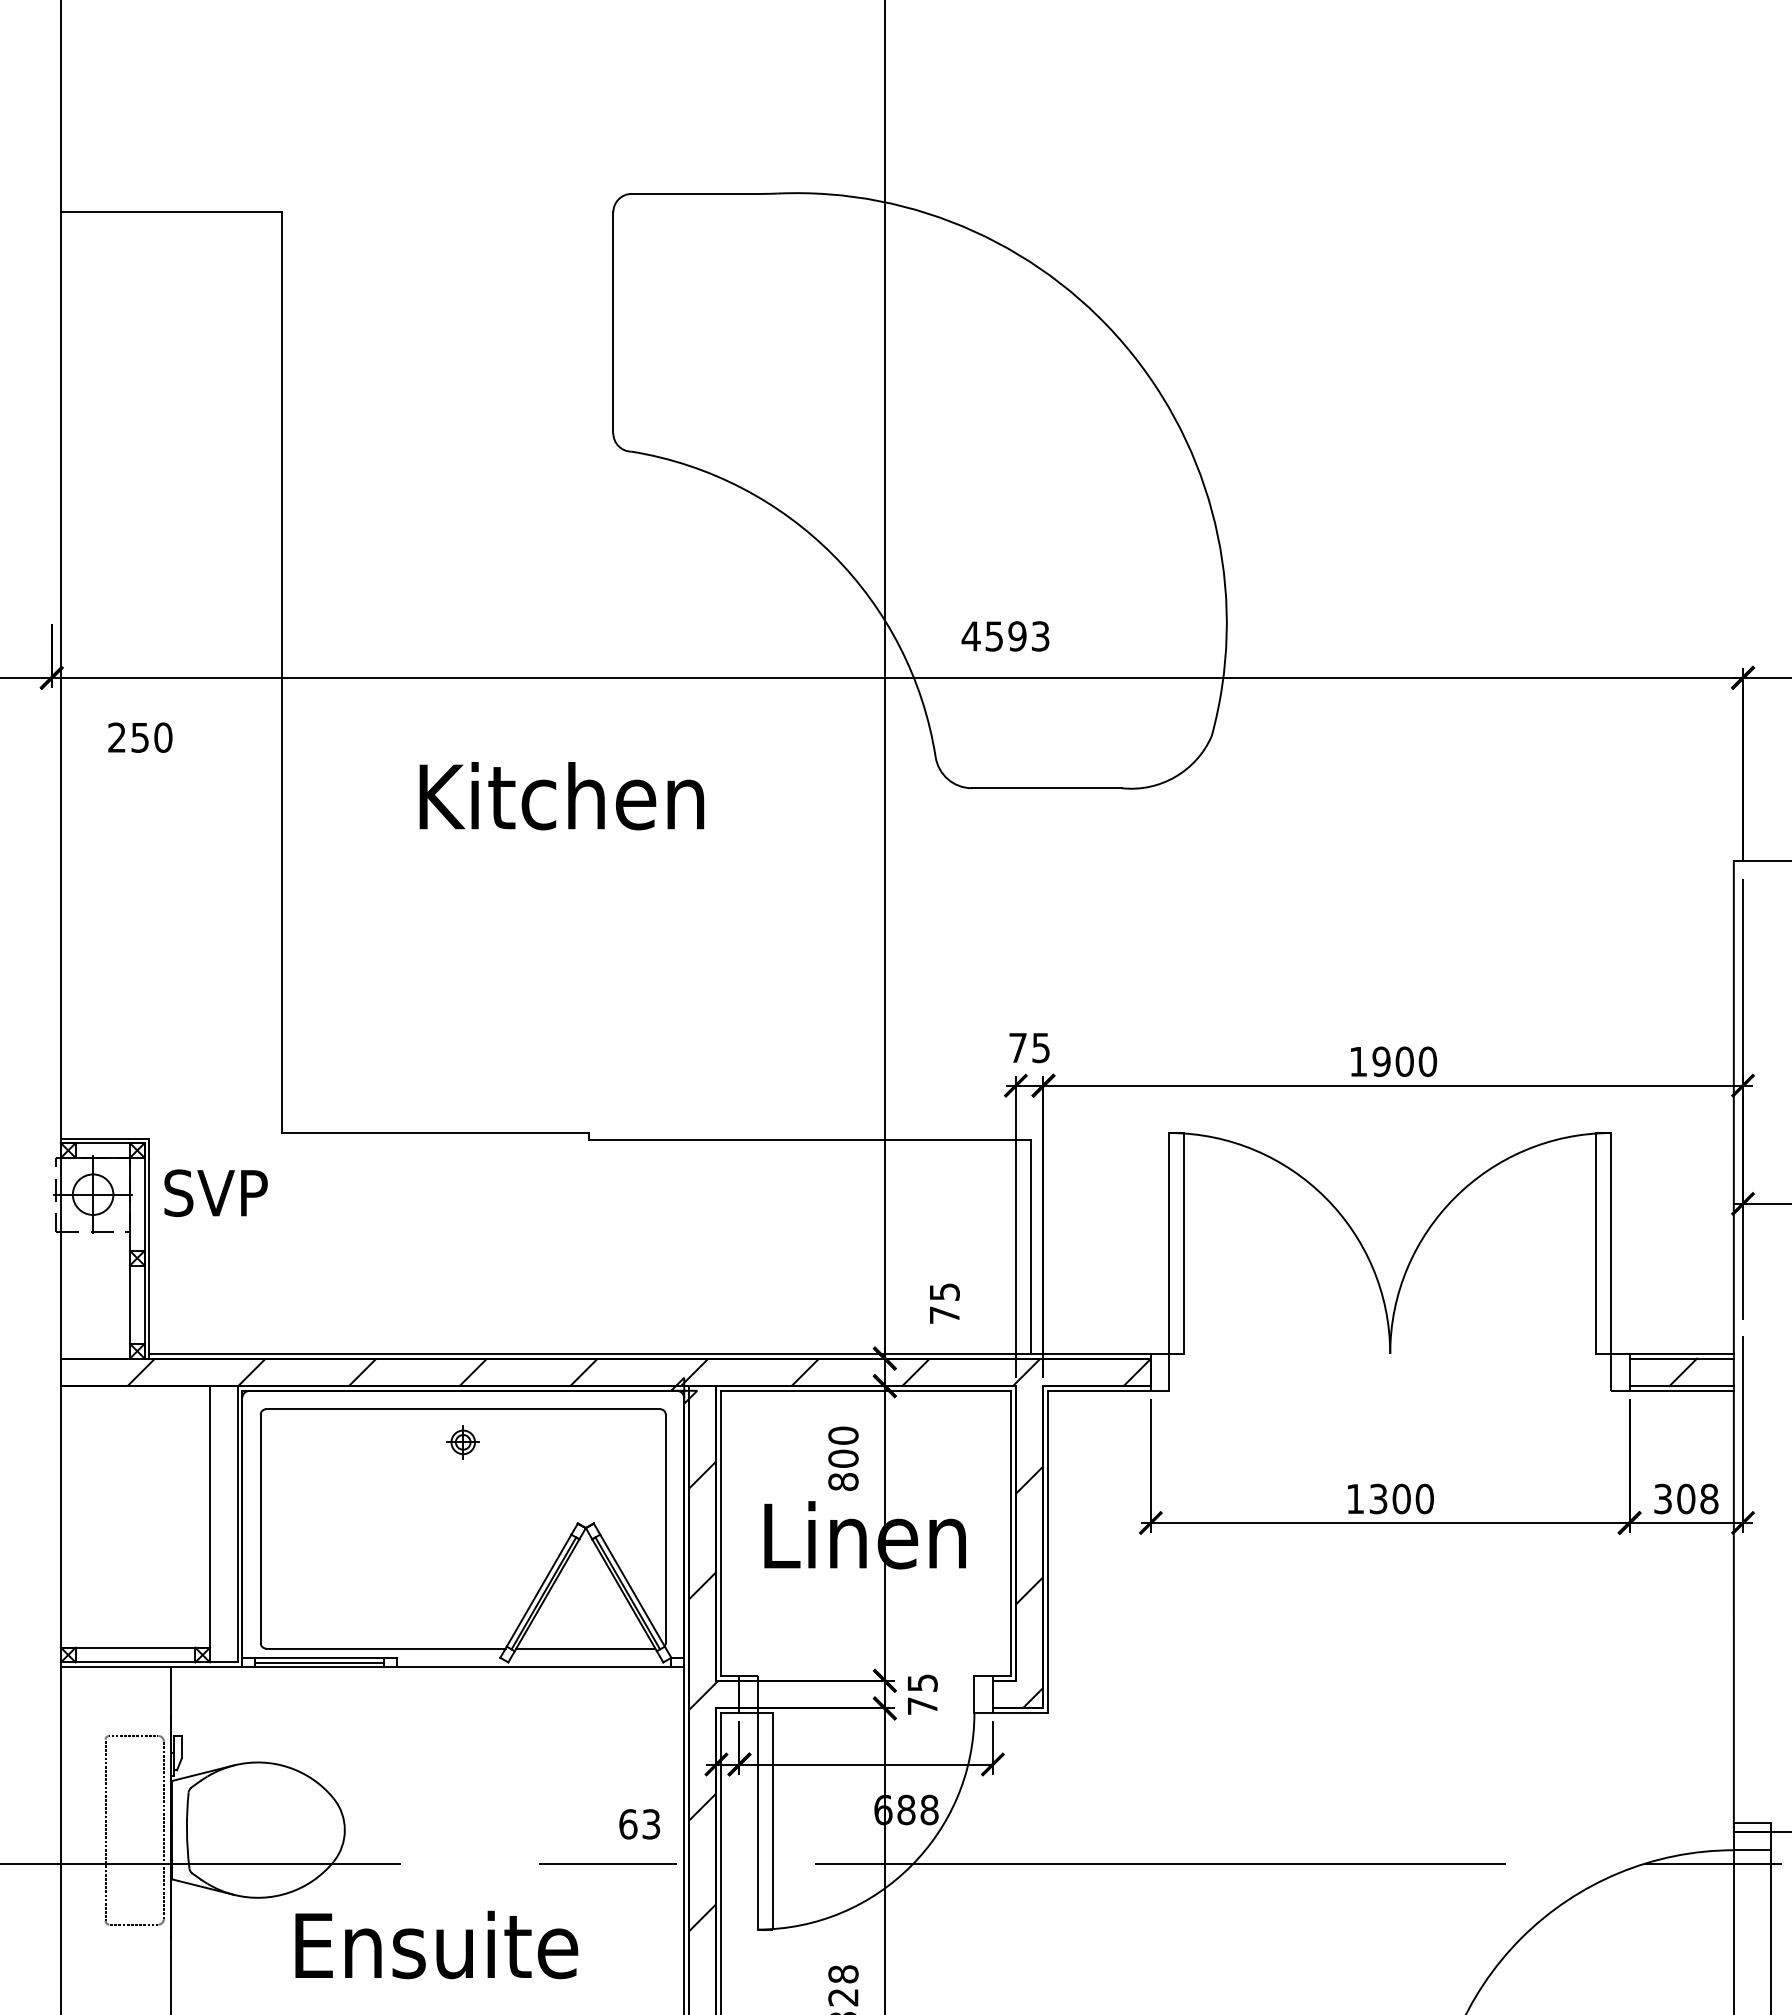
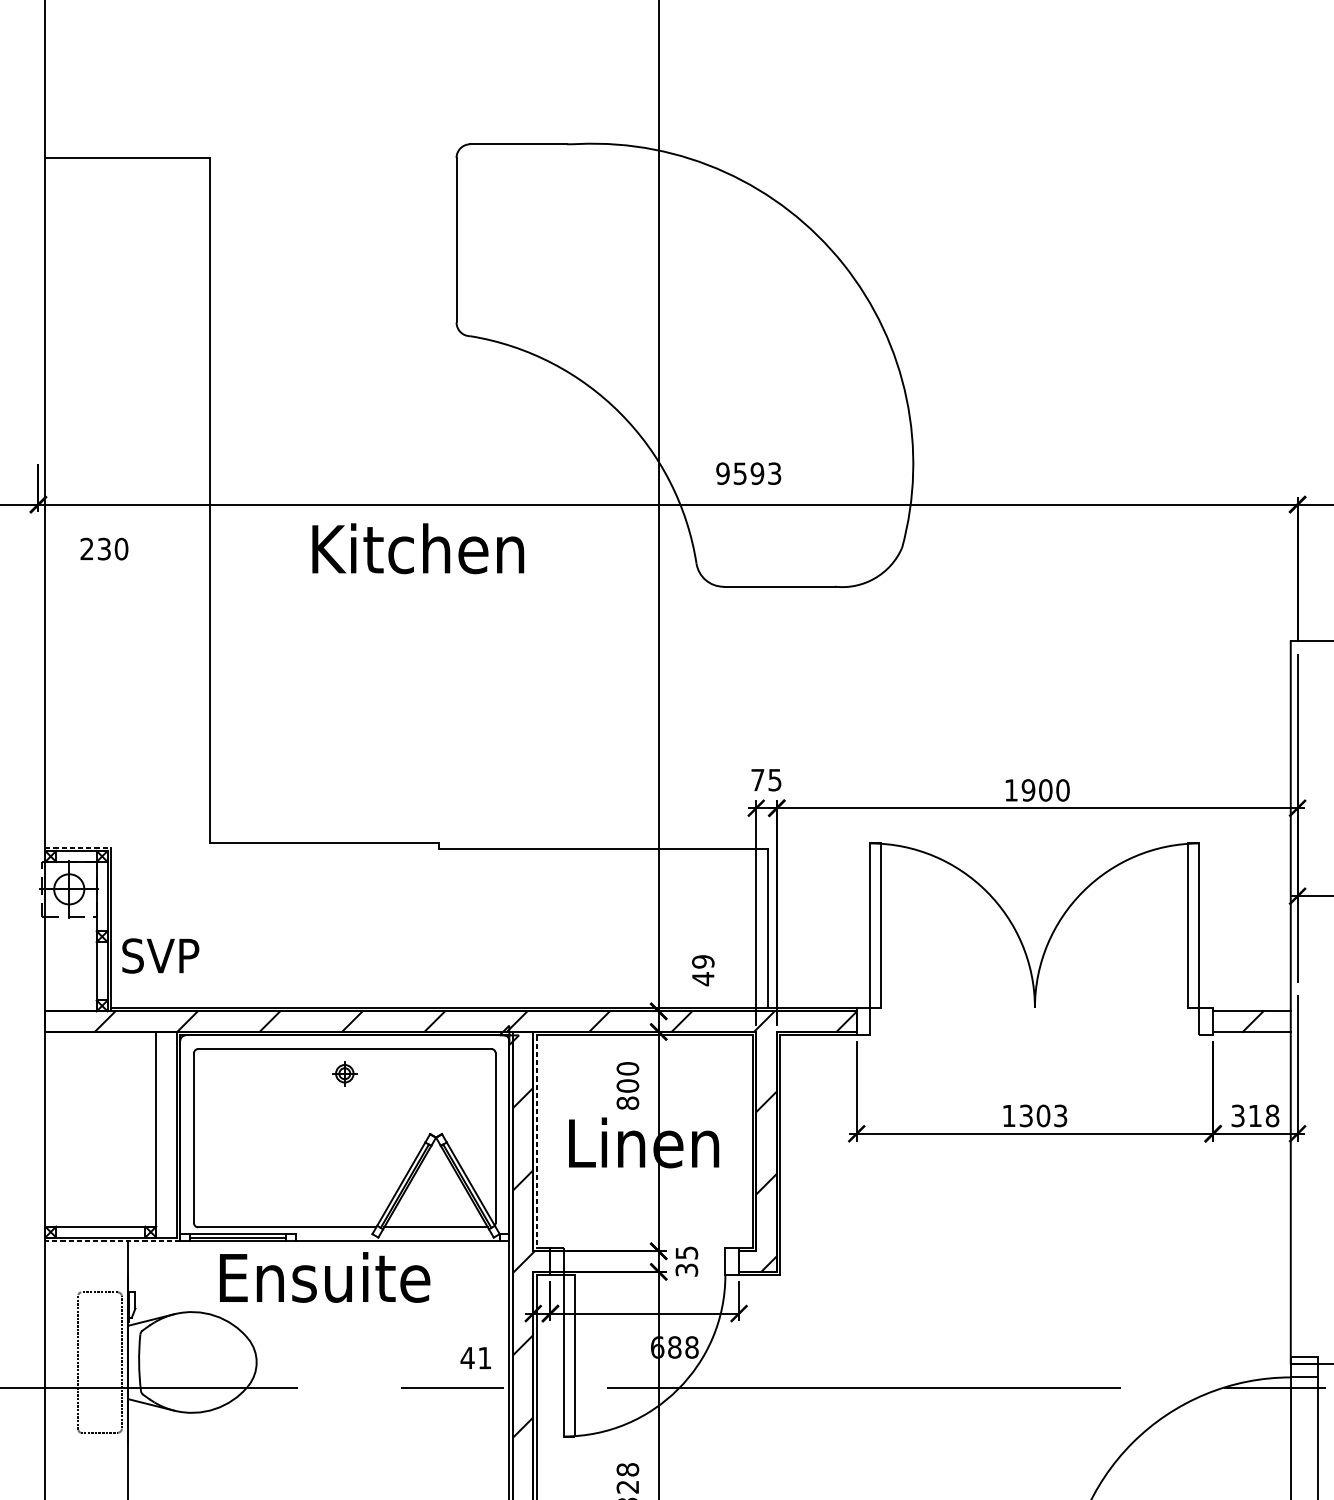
text: (970, 636) -> (722, 473), 4593 -> 9593
text: (140, 737) -> (104, 548), 250 -> 230
text: (561, 796) -> (417, 548), moved
line: (105, 1138) -> (78, 847), solid -> dashed
text: (215, 1193) -> (160, 956), moved
text: (944, 1303) -> (703, 970), 75 -> 49
line: (1681, 1353) -> (1251, 1007), removed
line: (1681, 1390) -> (1251, 1035), removed
text: (1424, 1498) -> (1060, 1115), 1300 -> 1303
text: (1686, 1498) -> (1255, 1115), 308 -> 318
line: (721, 1533) -> (537, 1141), solid -> dashed
line: (151, 1667) -> (112, 1241), solid -> dashed
text: (922, 1705) -> (686, 1269), 75 -> 35
text: (639, 1824) -> (476, 1358), 63 -> 41
text: (436, 1944) -> (324, 1277), moved

